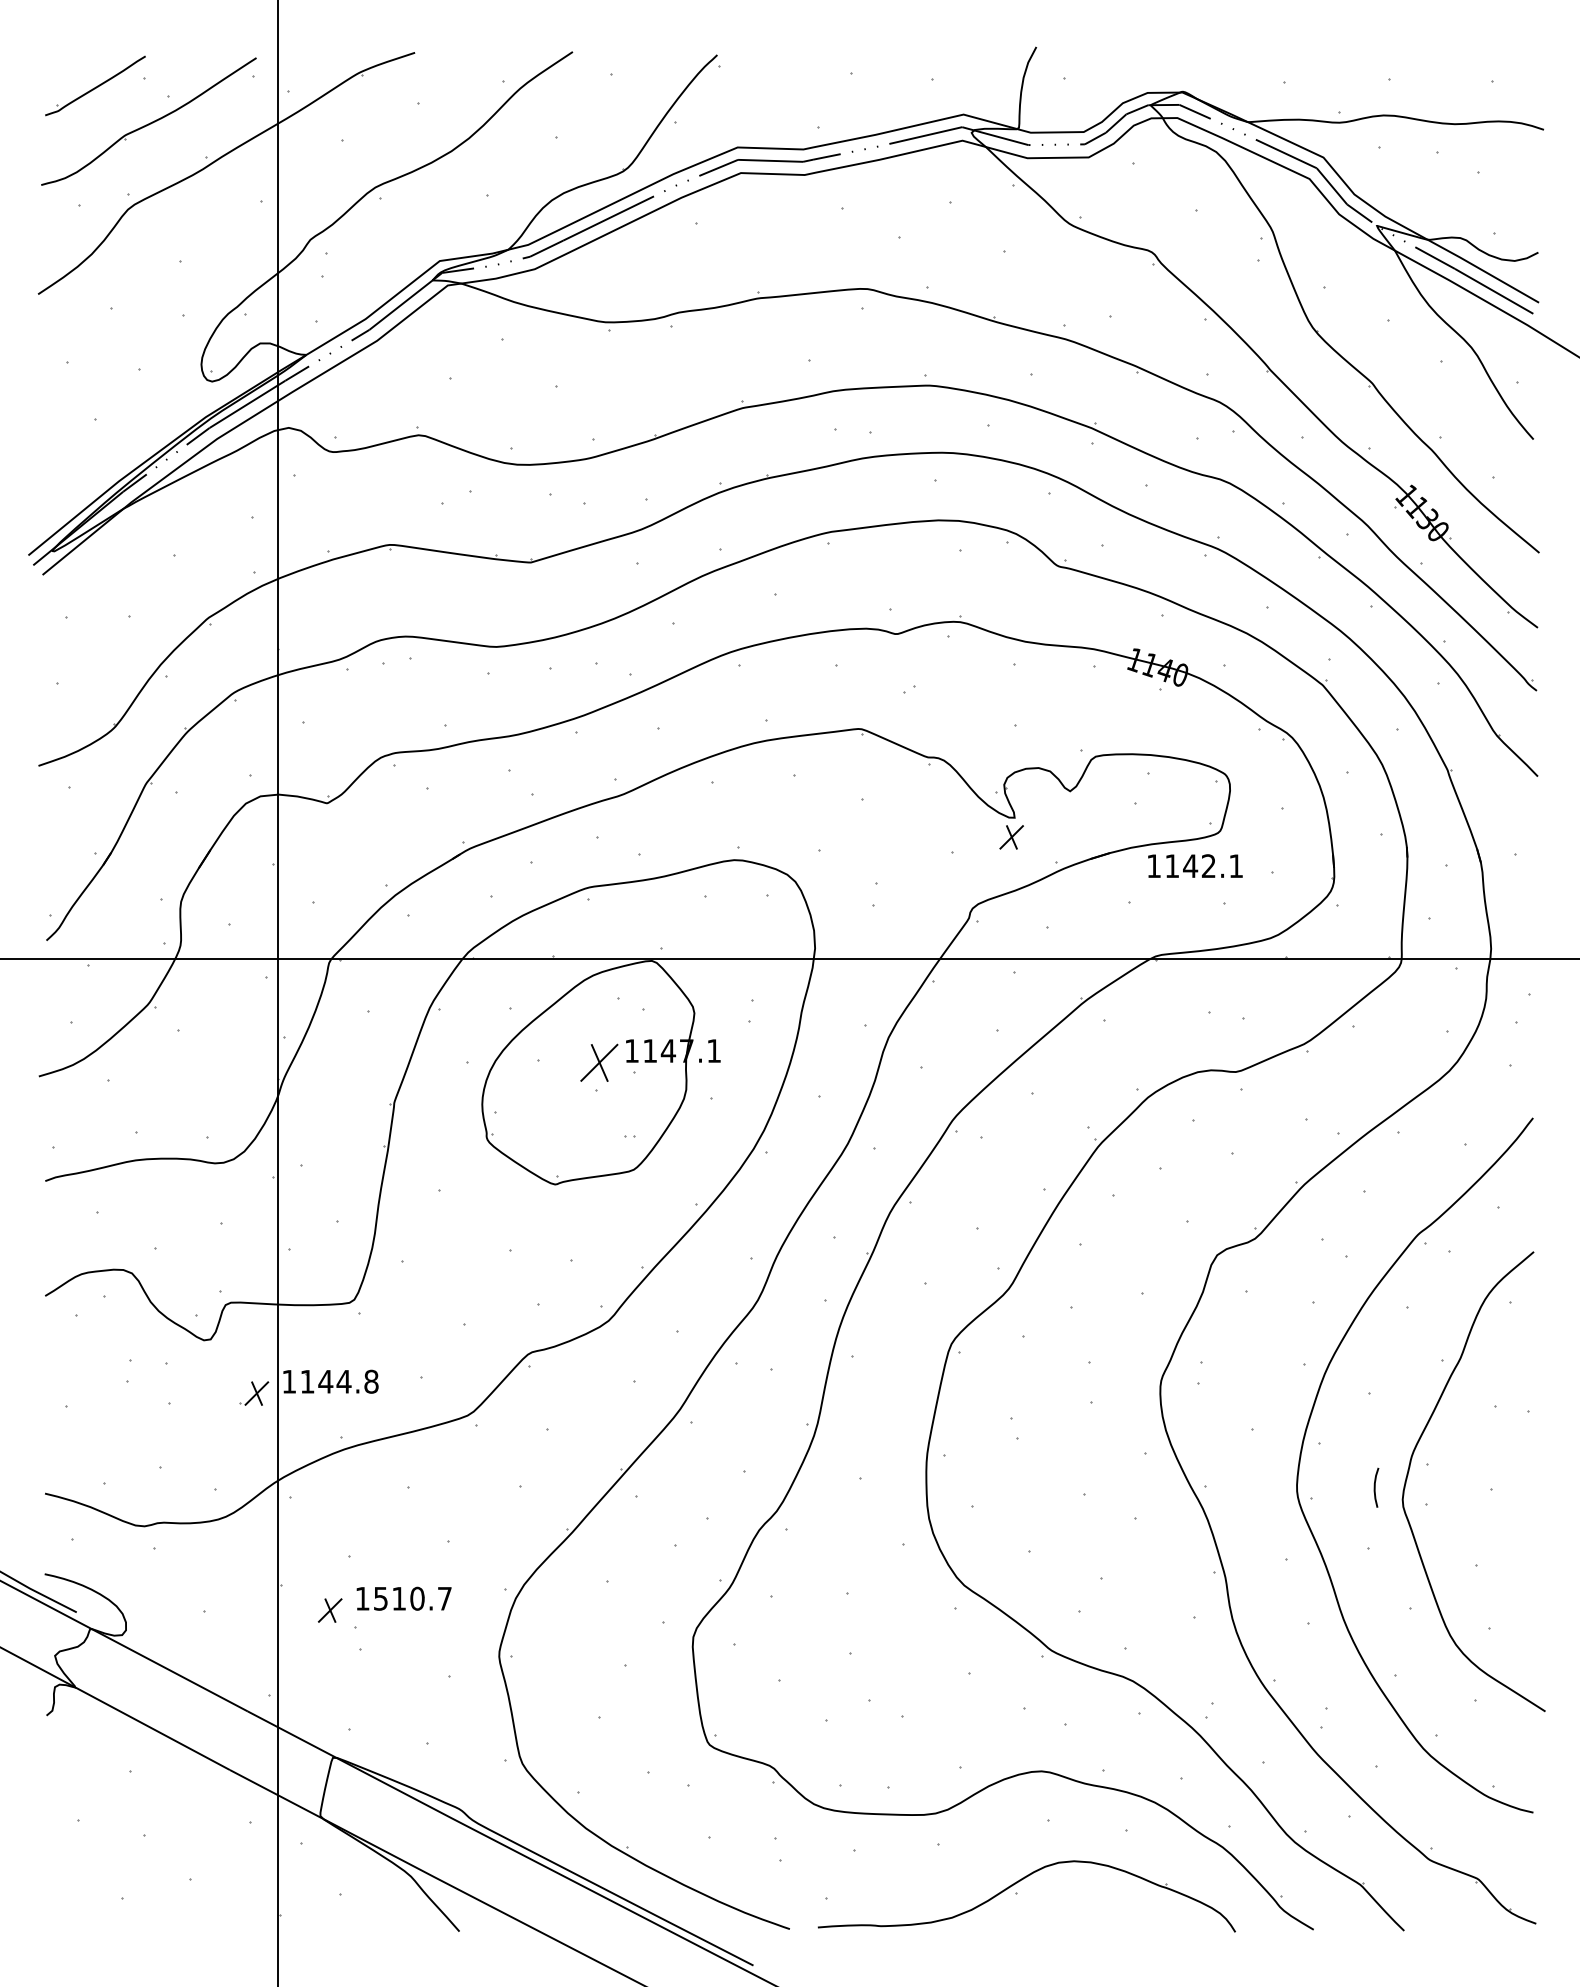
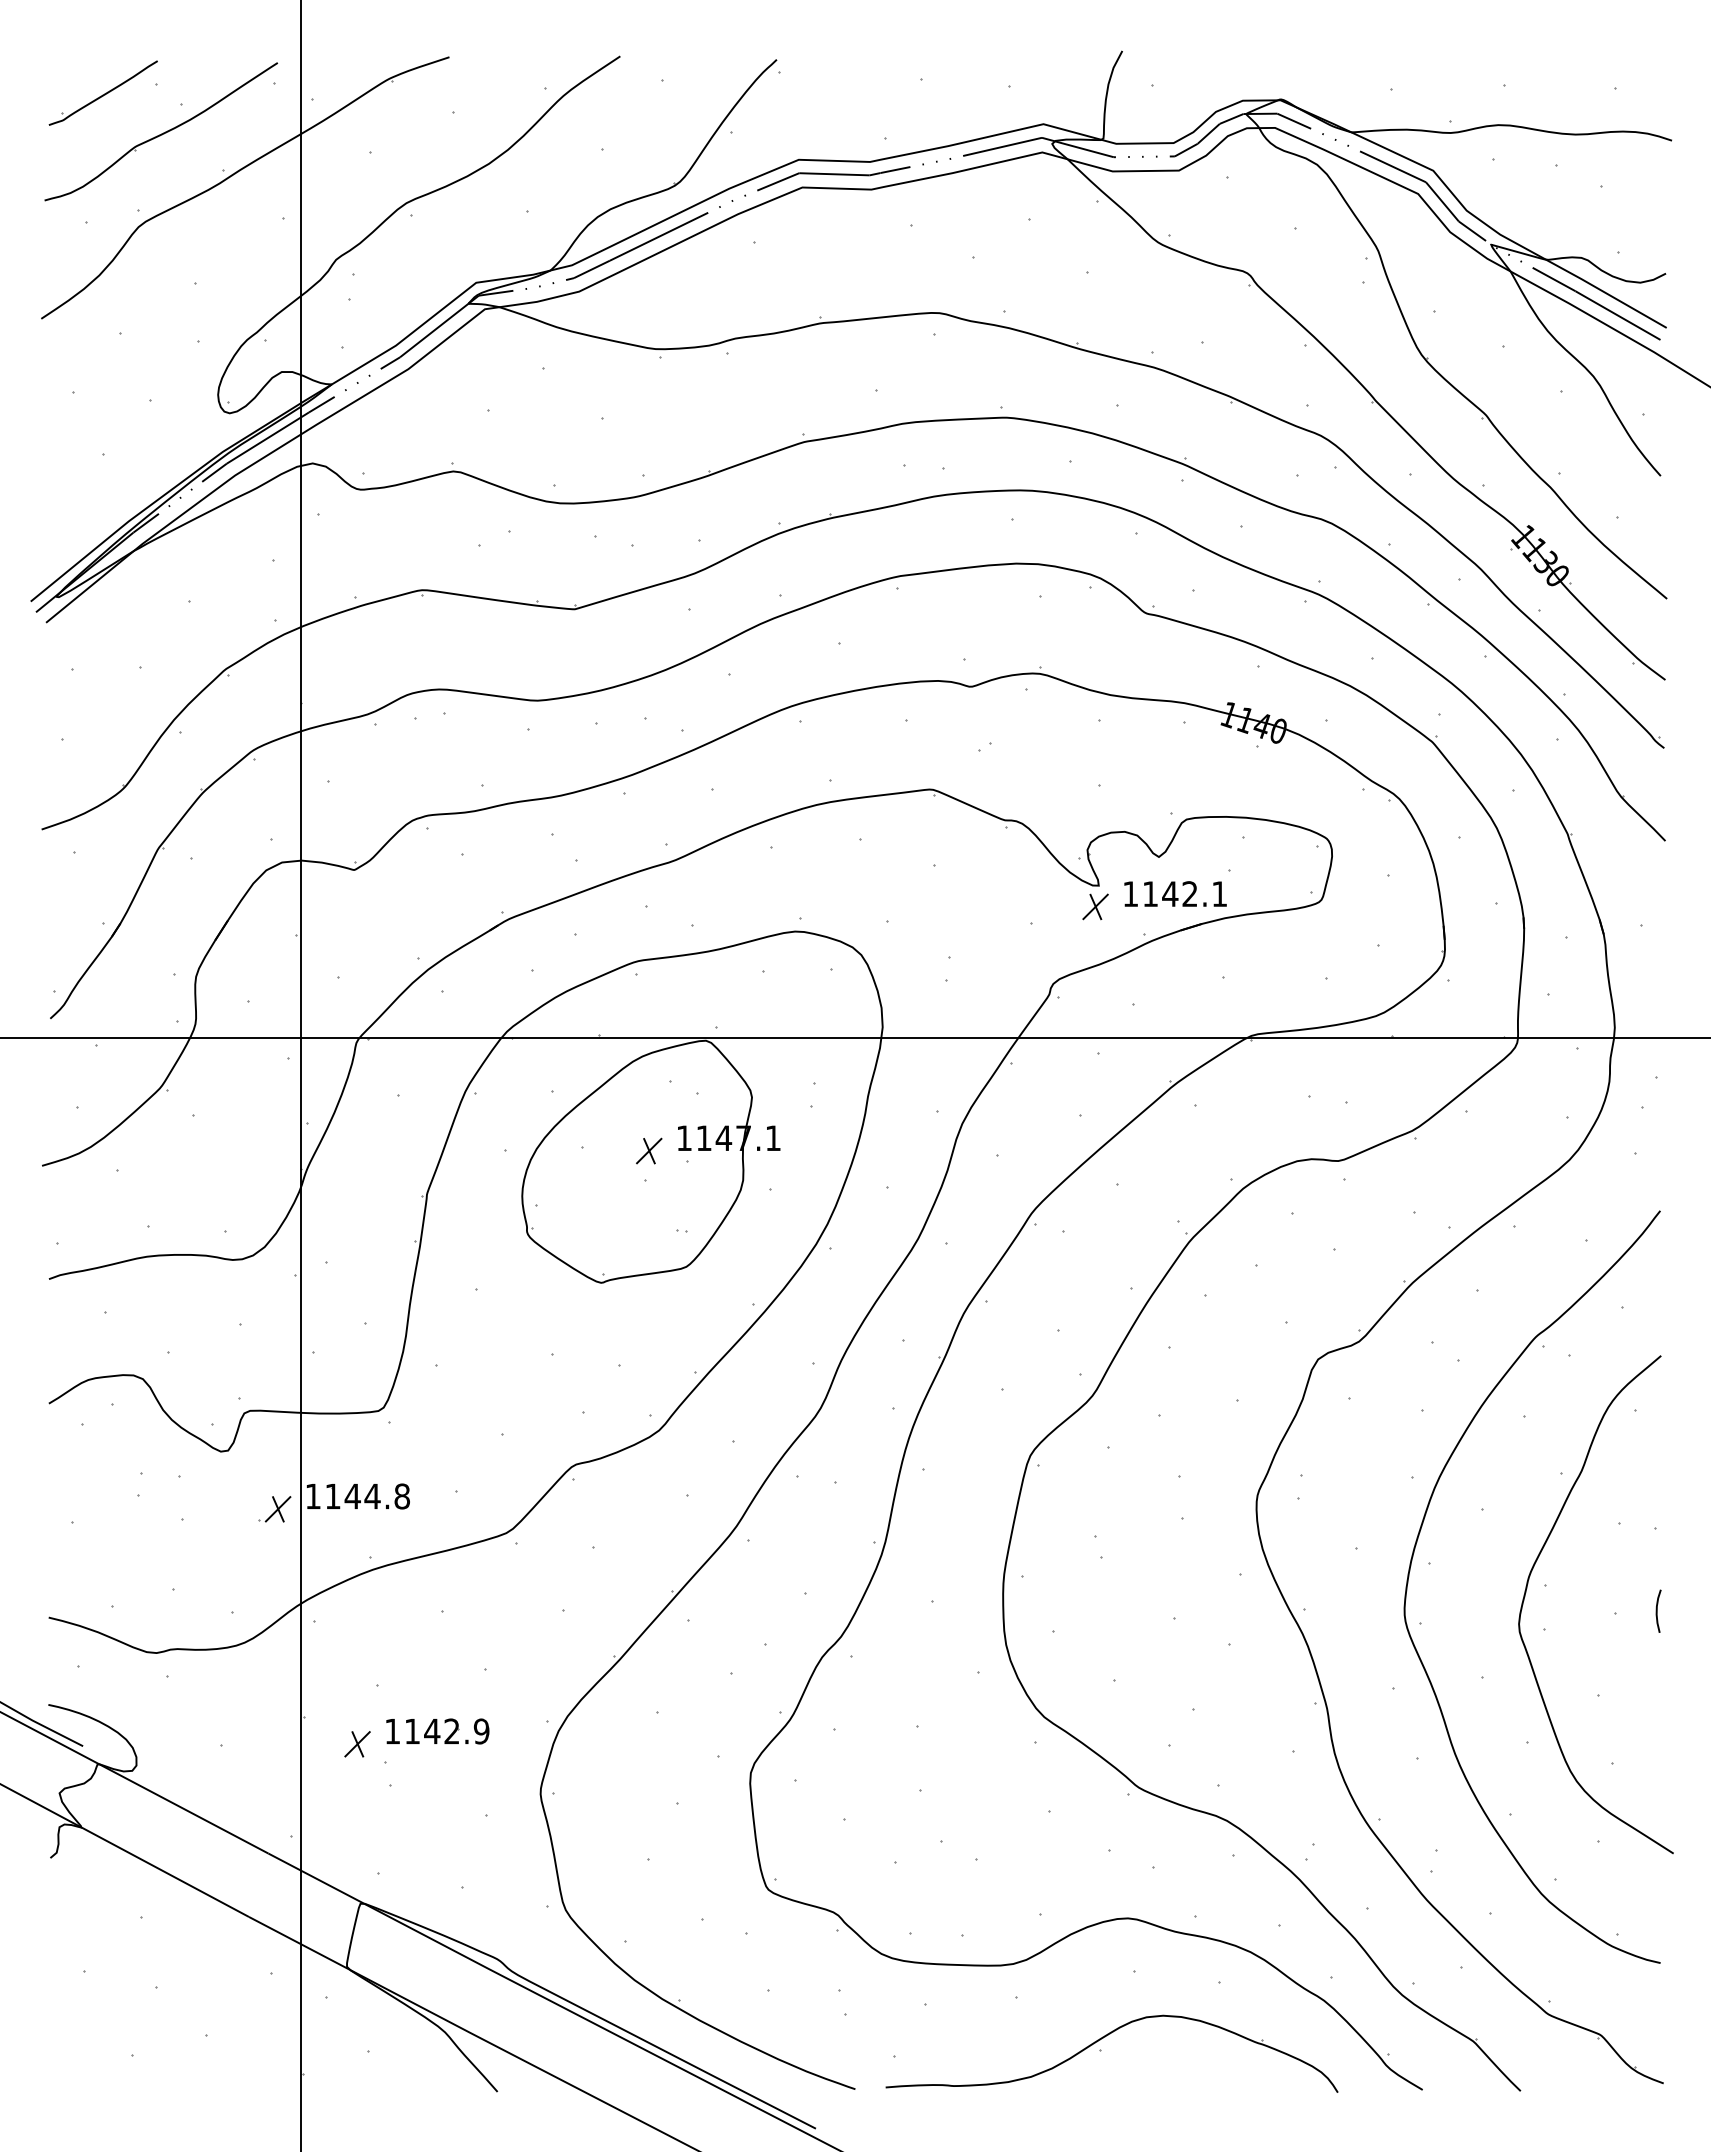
text: (1195, 865) -> (1175, 893), moved
part: (599, 1062) -> (649, 1150), size x0.62
curve: (1375, 1487) -> (1657, 1610), moved
text: (413, 1598) -> (447, 1731), 1510.7 -> 1142.9

